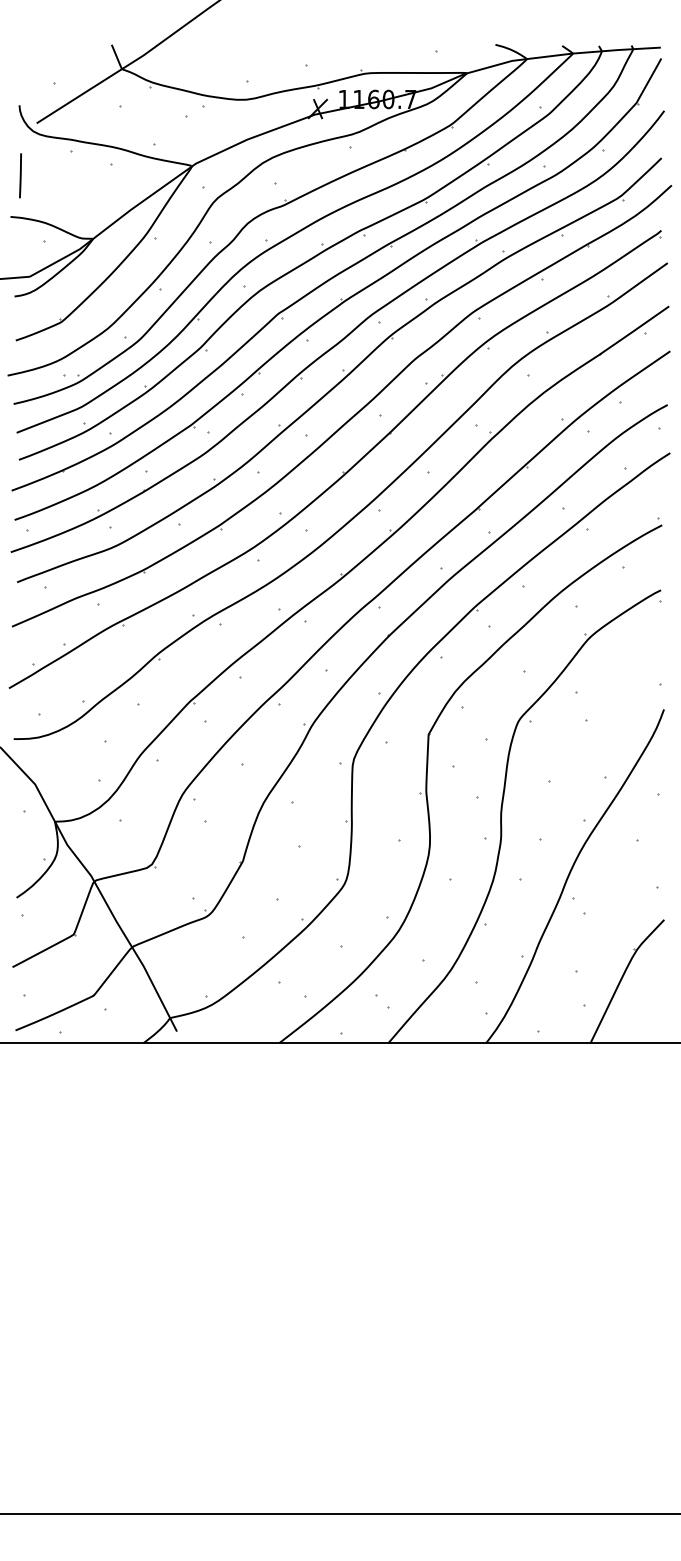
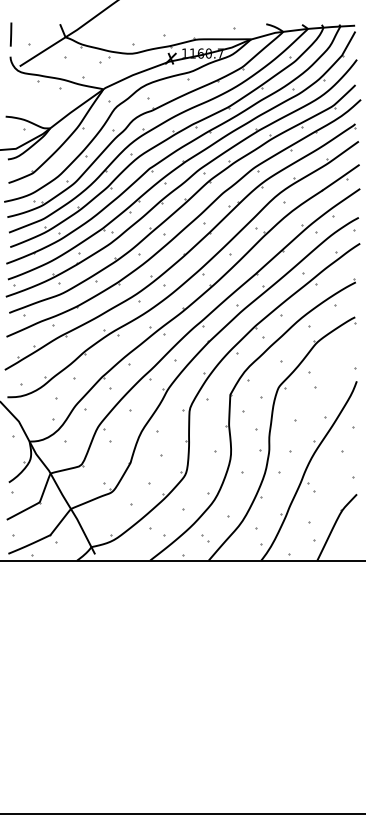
line: (19, 175) -> (10, 34), moved

